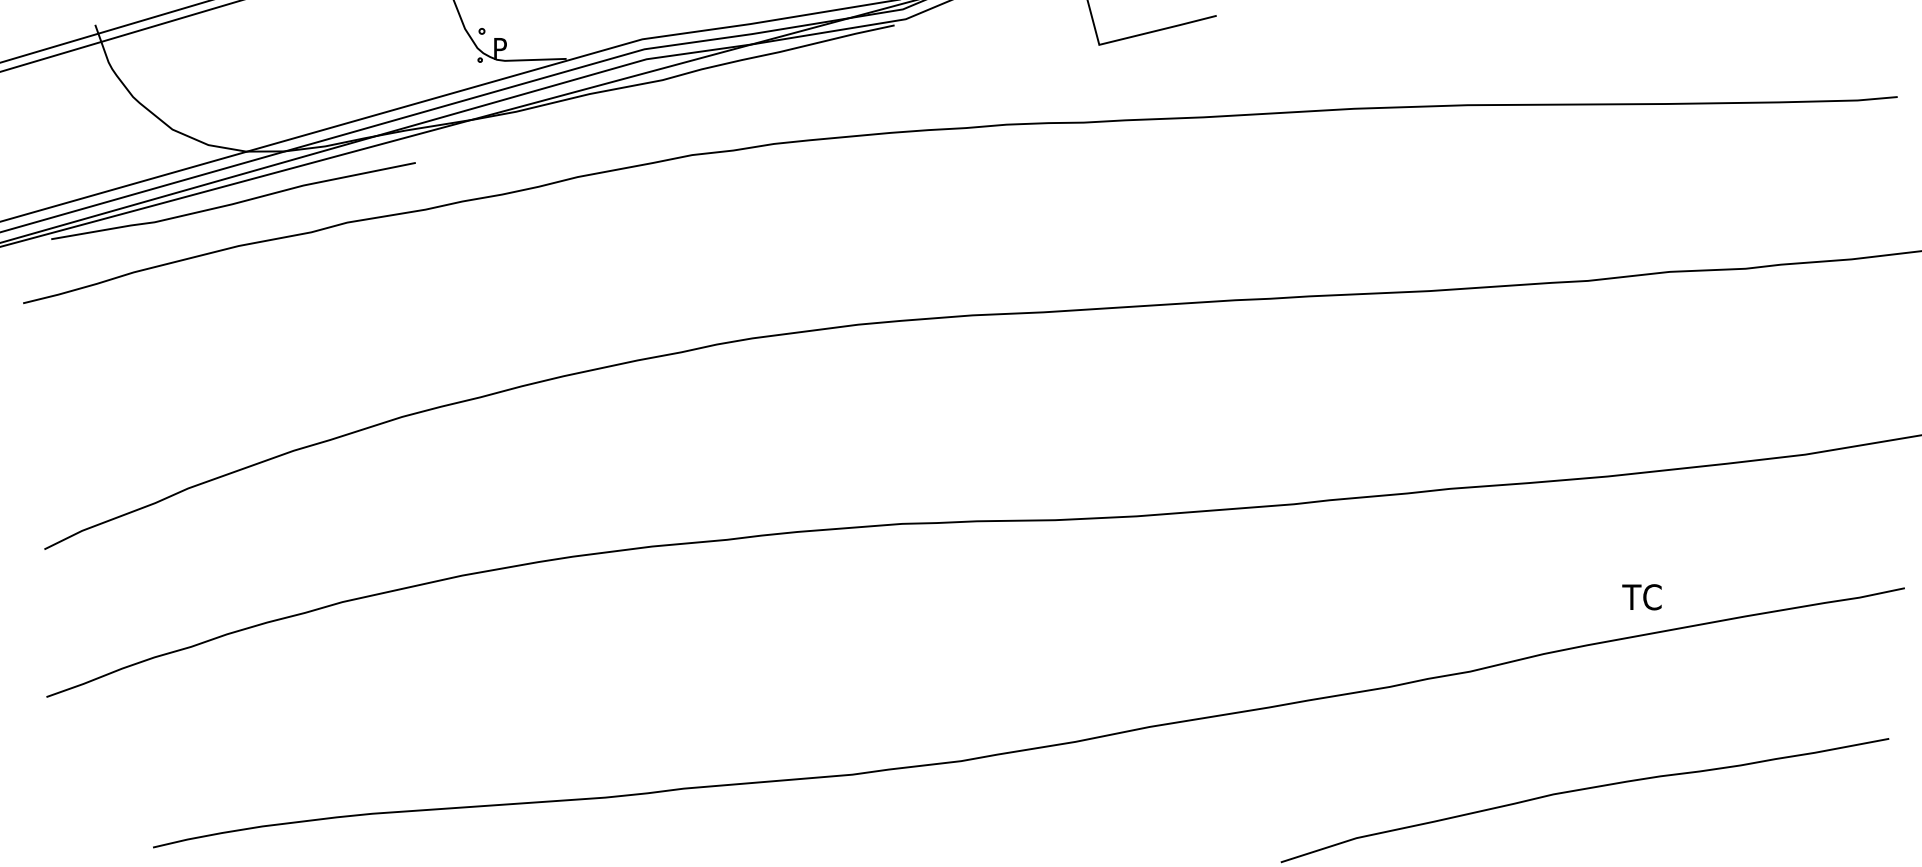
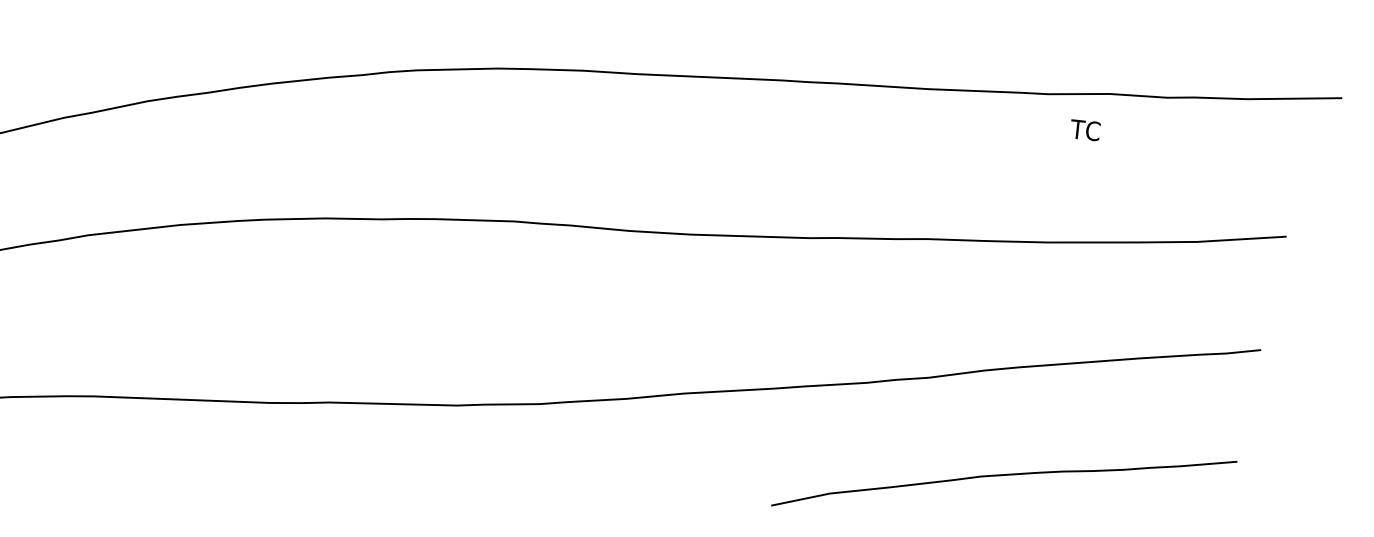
text: (1641, 597) -> (1084, 130), moved

